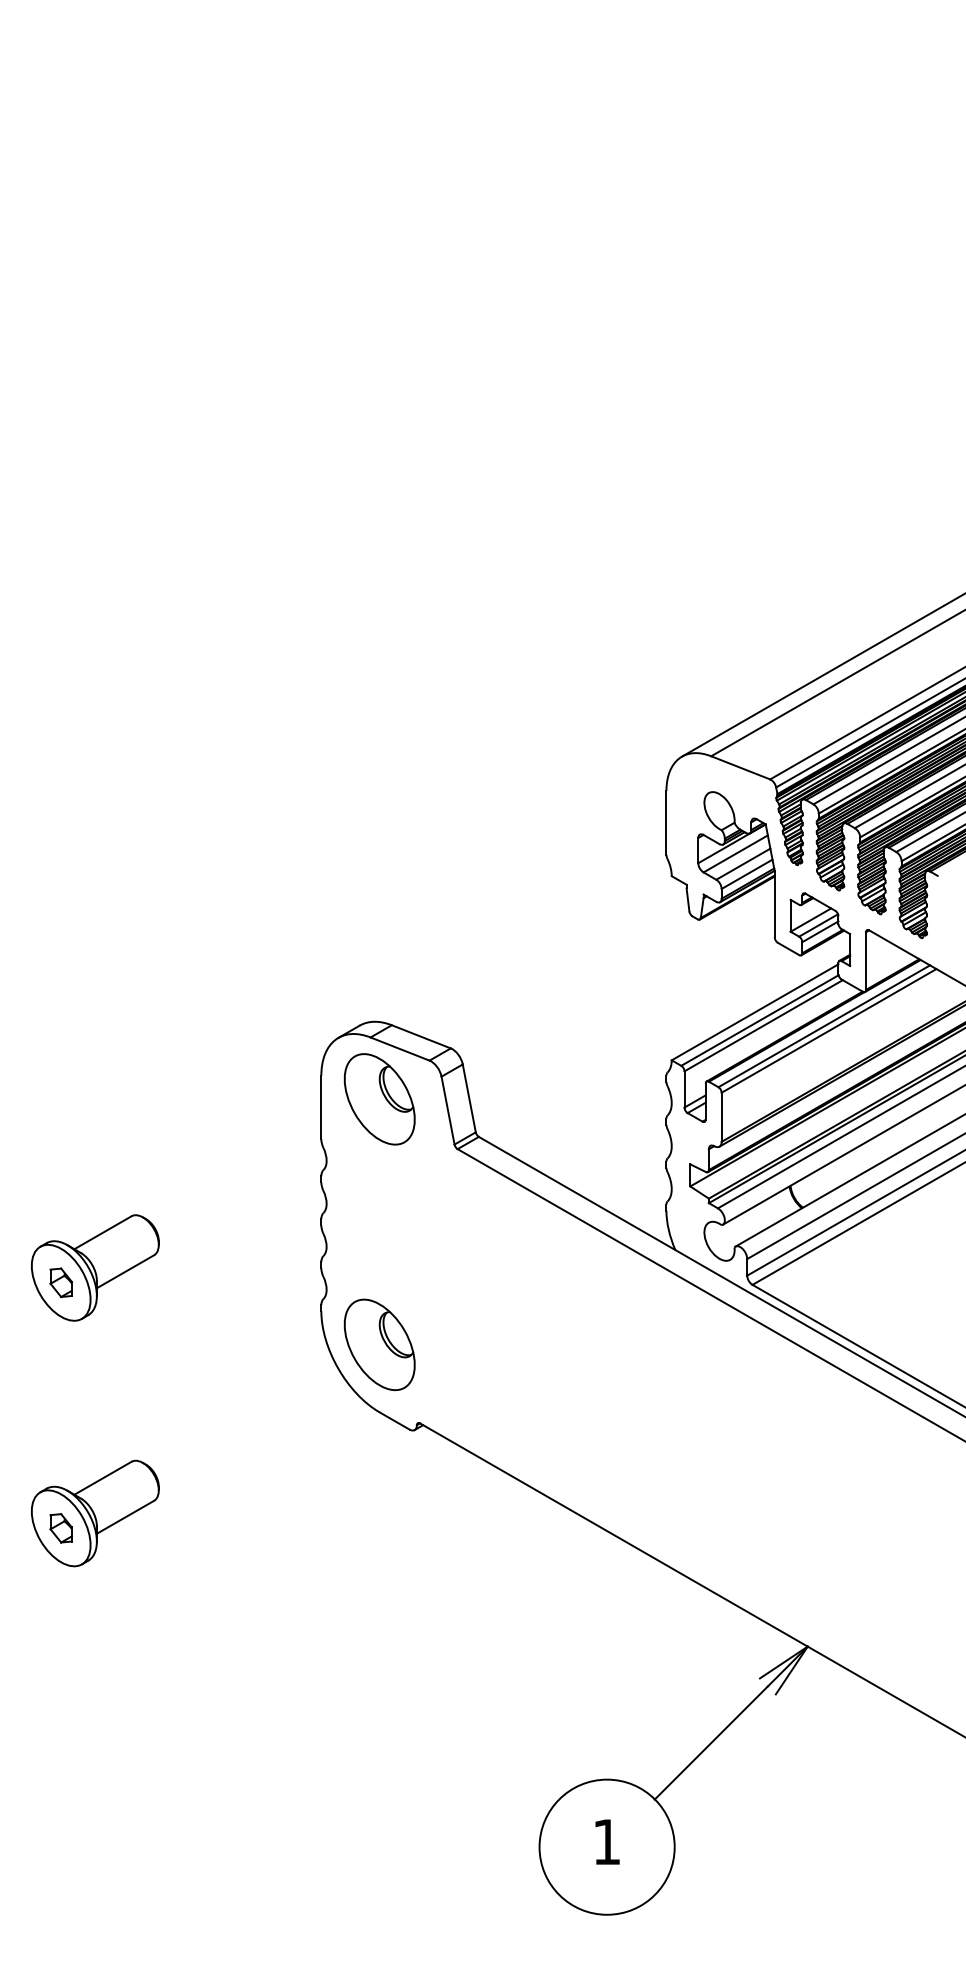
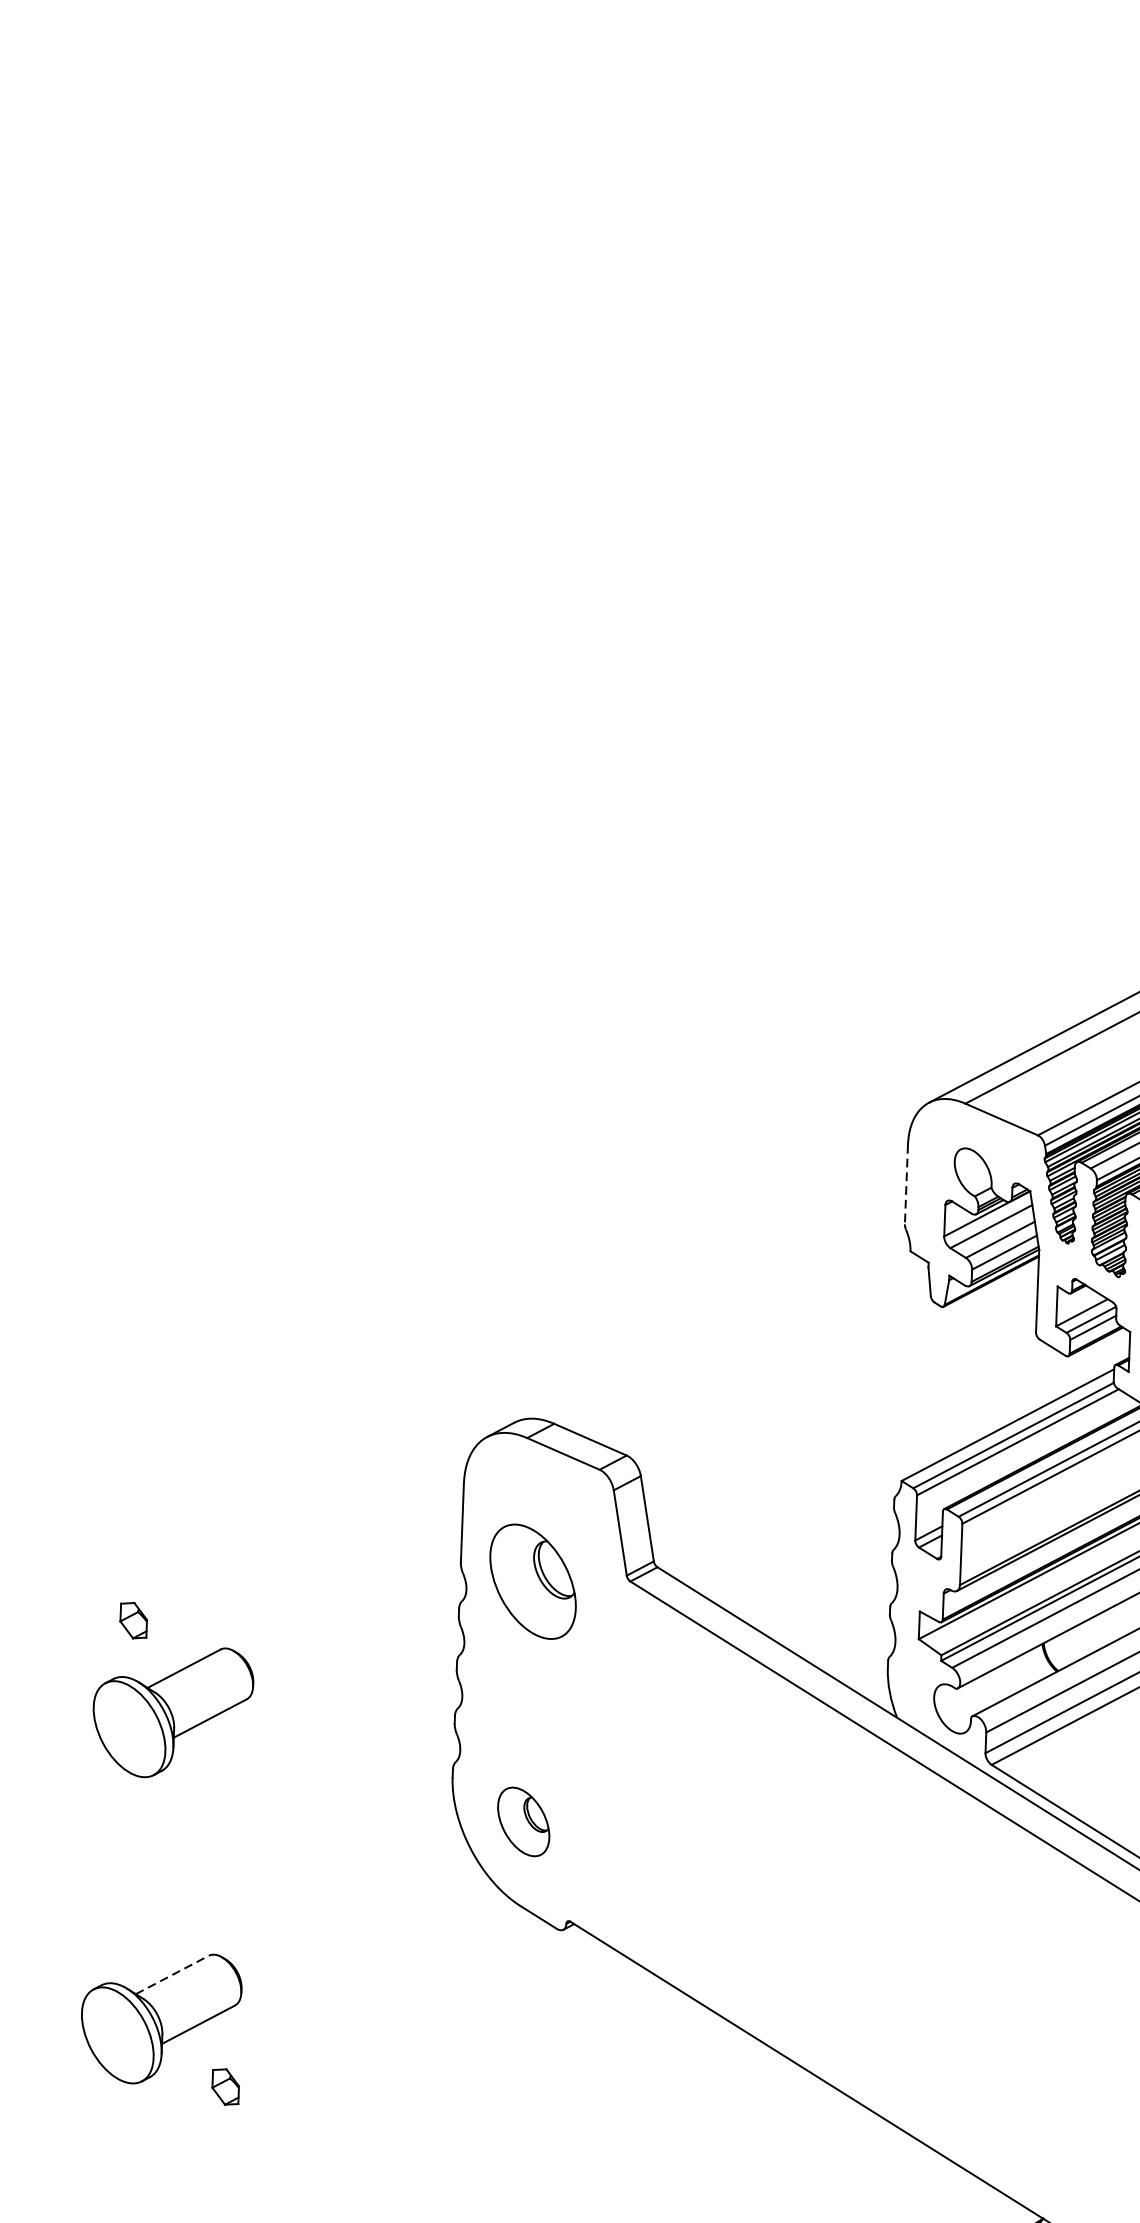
line: (666, 822) -> (906, 1184), solid -> dashed
part: (379, 1099) -> (532, 1581), moved
part: (60, 1282) -> (132, 1620), moved
part: (379, 1344) -> (523, 1821), size x0.6
line: (103, 1478) -> (172, 1975), solid -> dashed
part: (60, 1528) -> (224, 2087), moved

